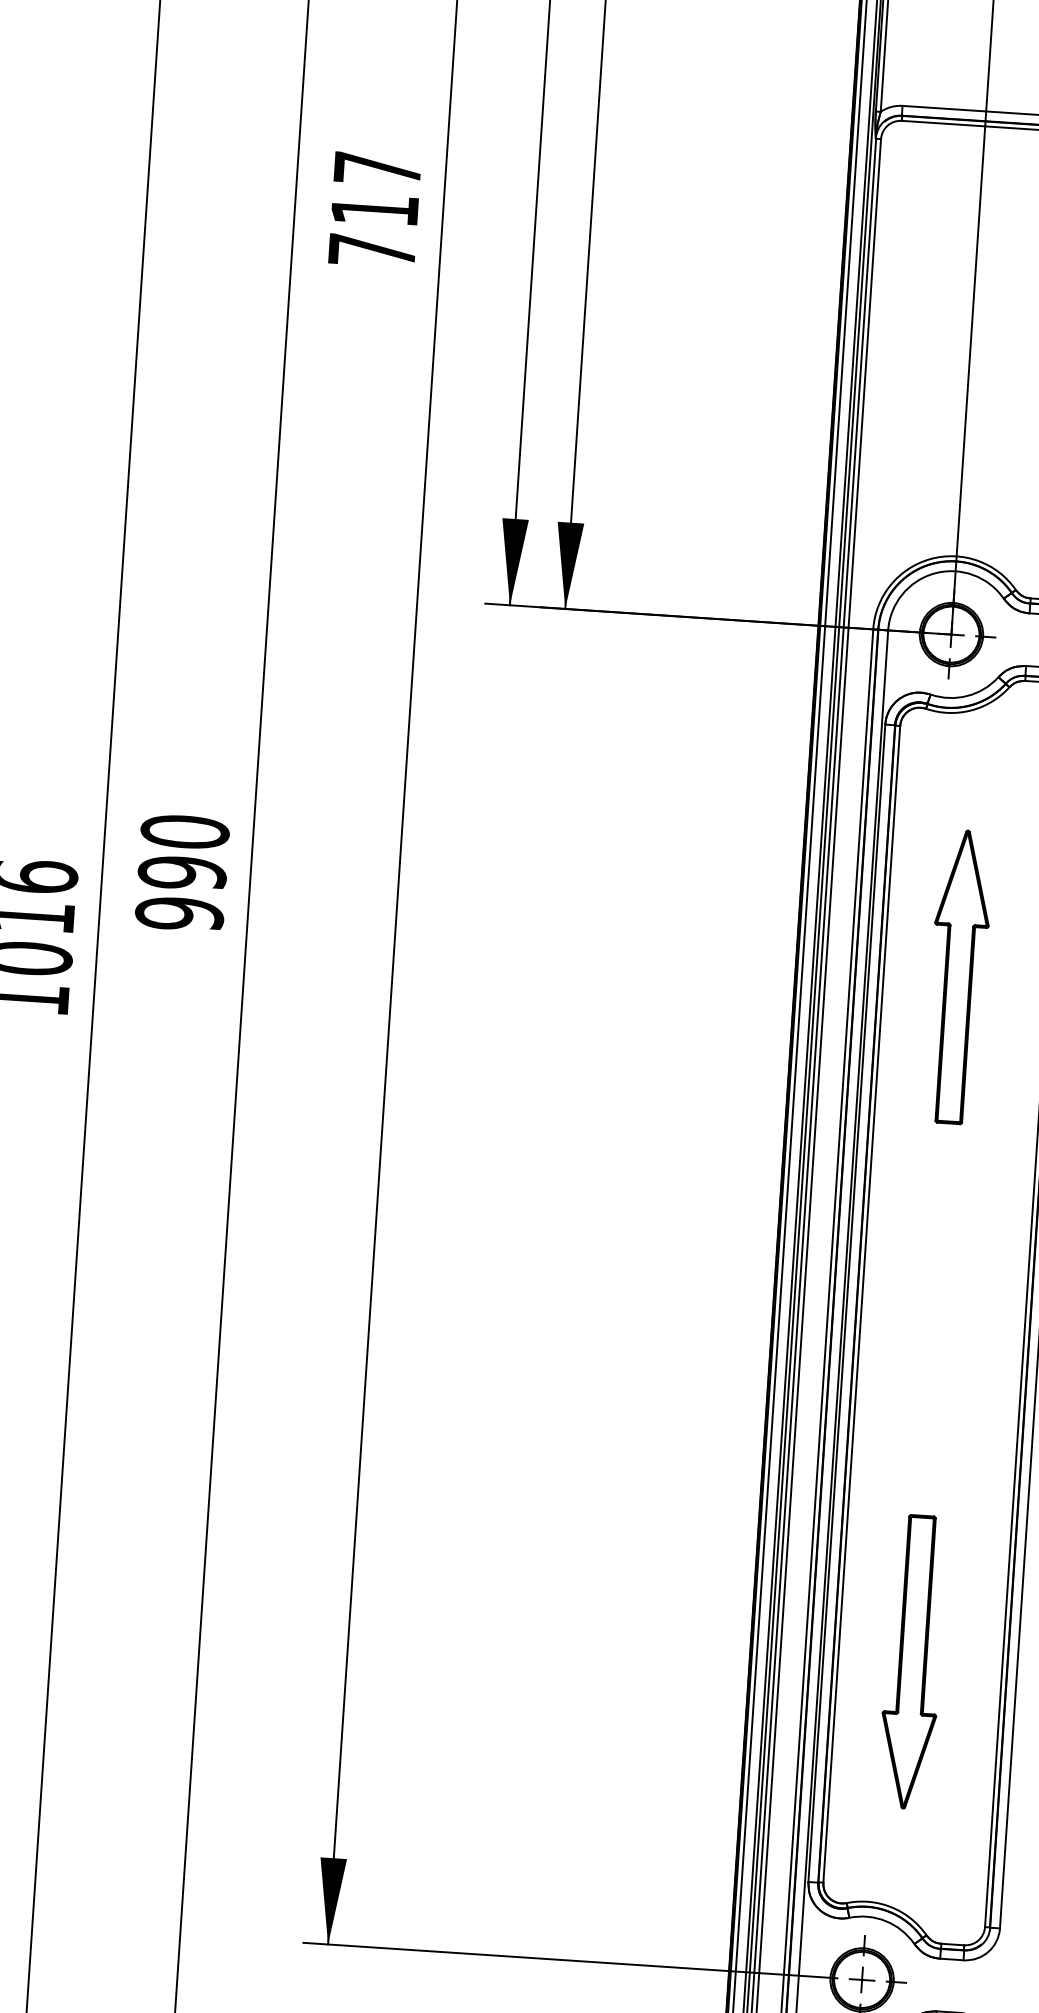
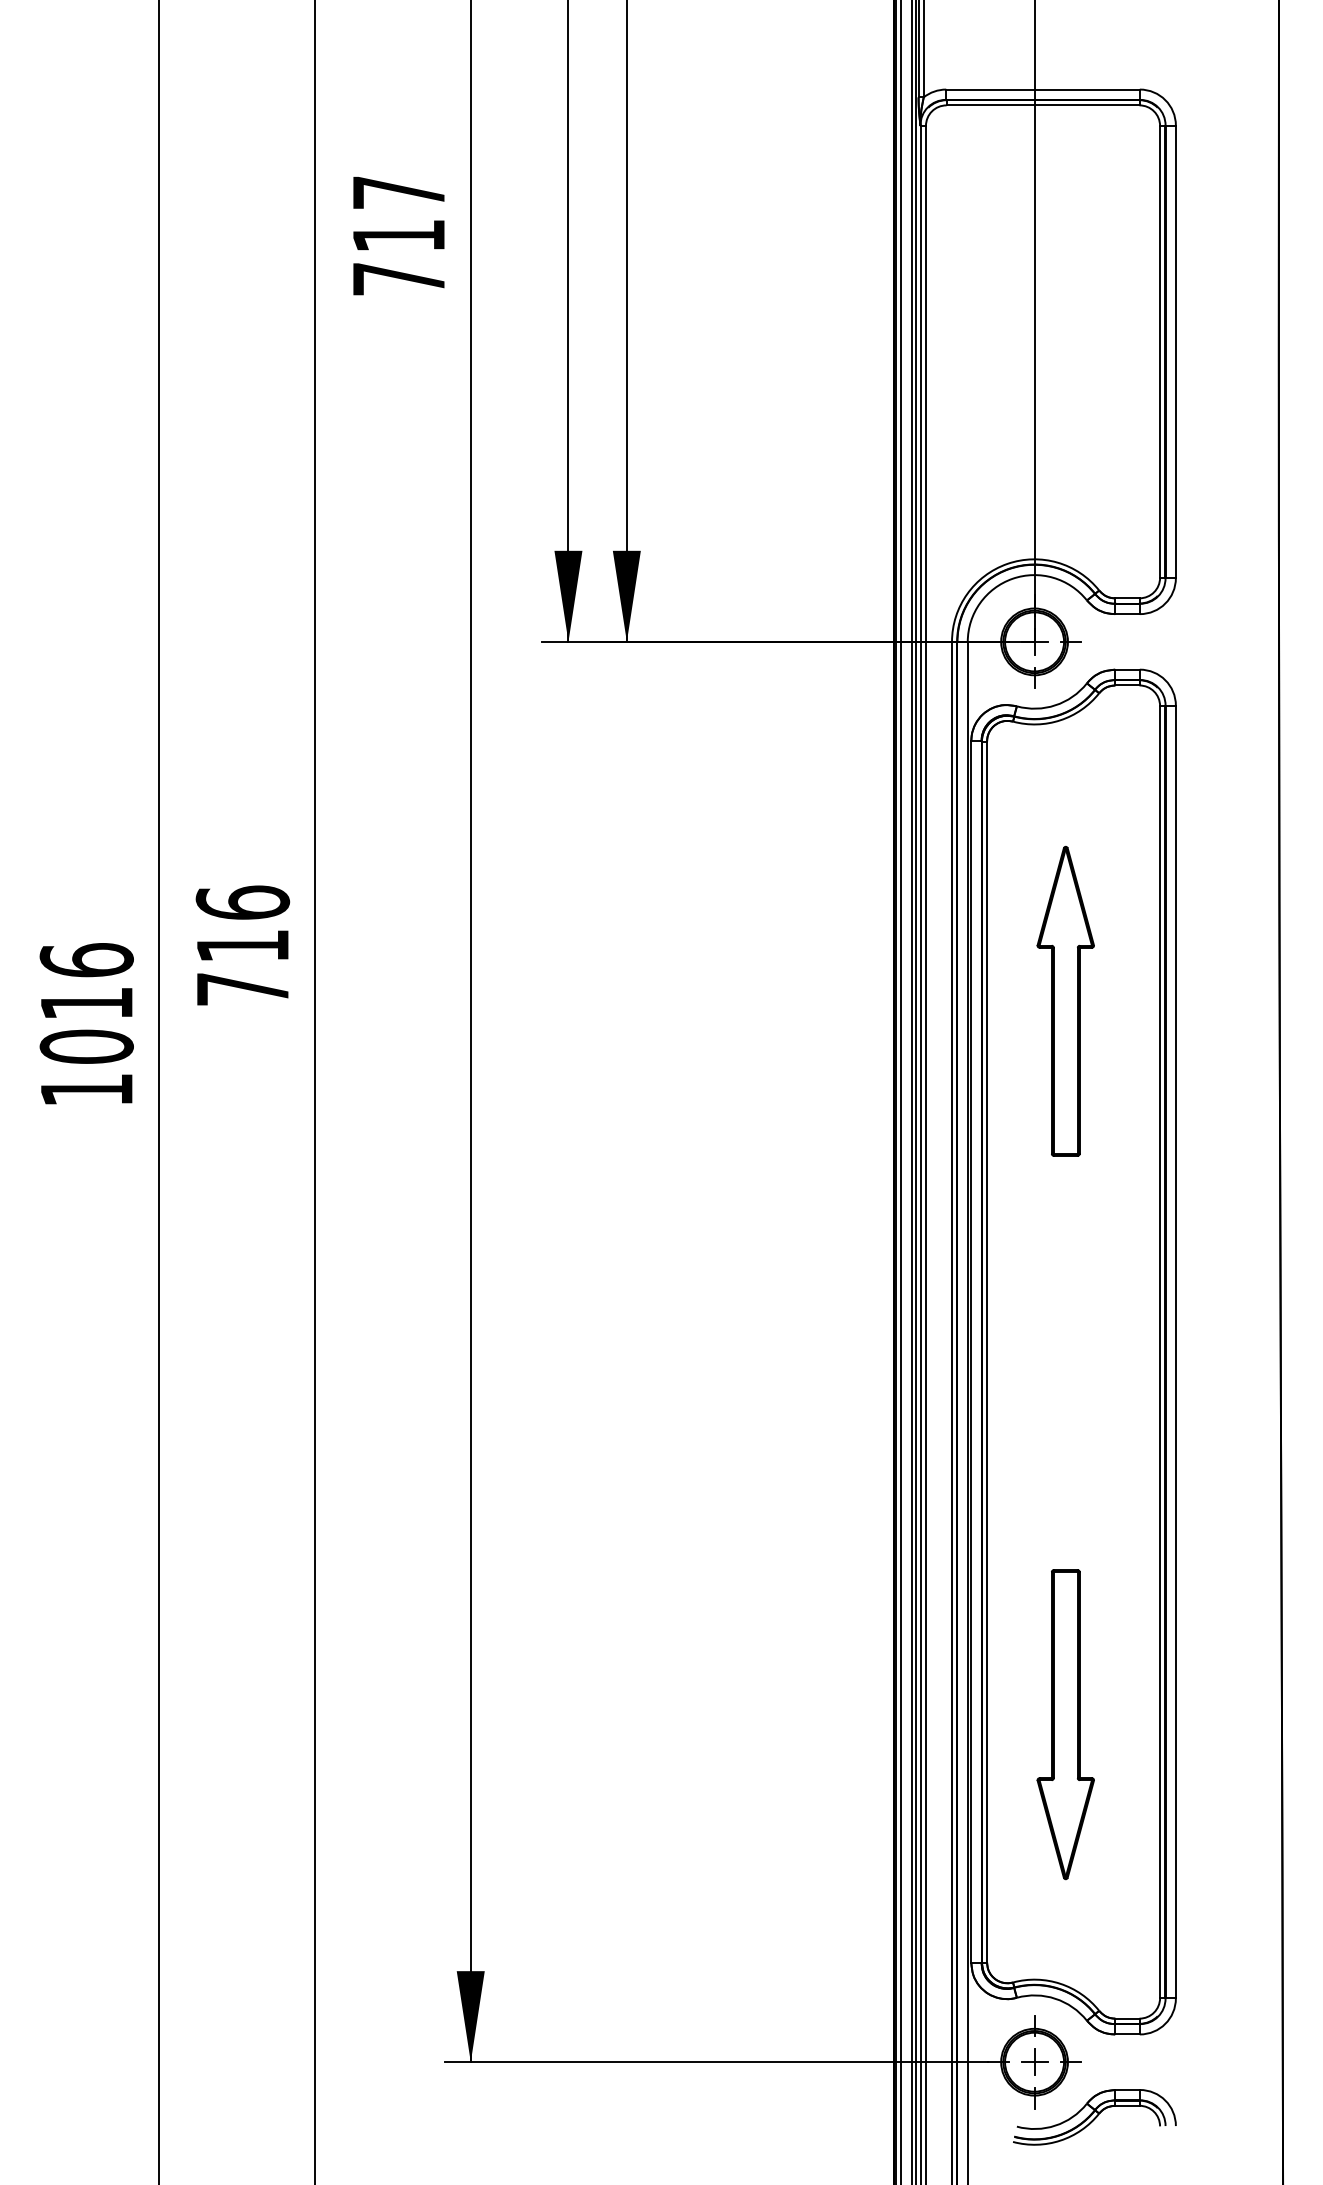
text: (182, 872) -> (242, 945), 990 -> 716

